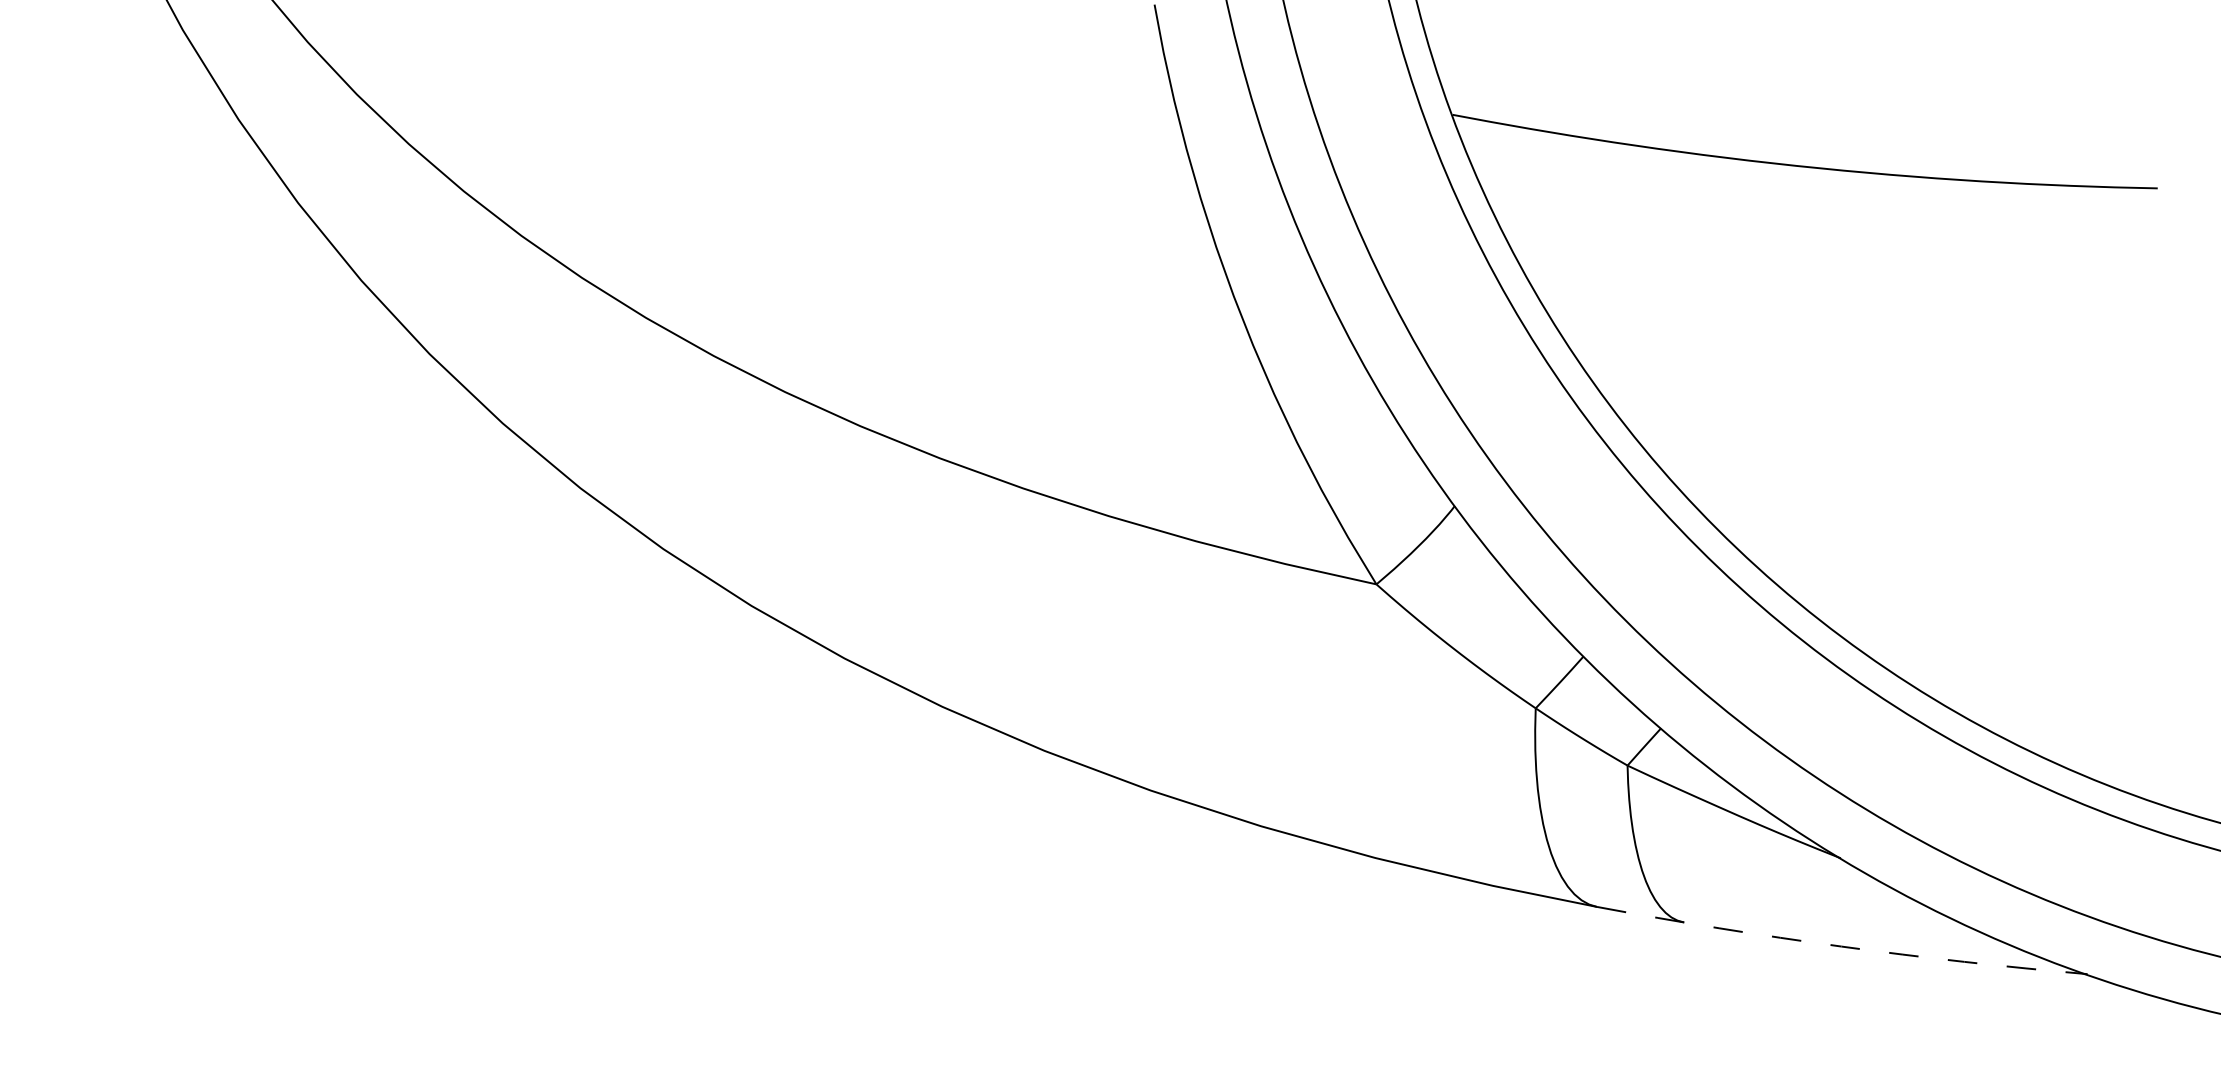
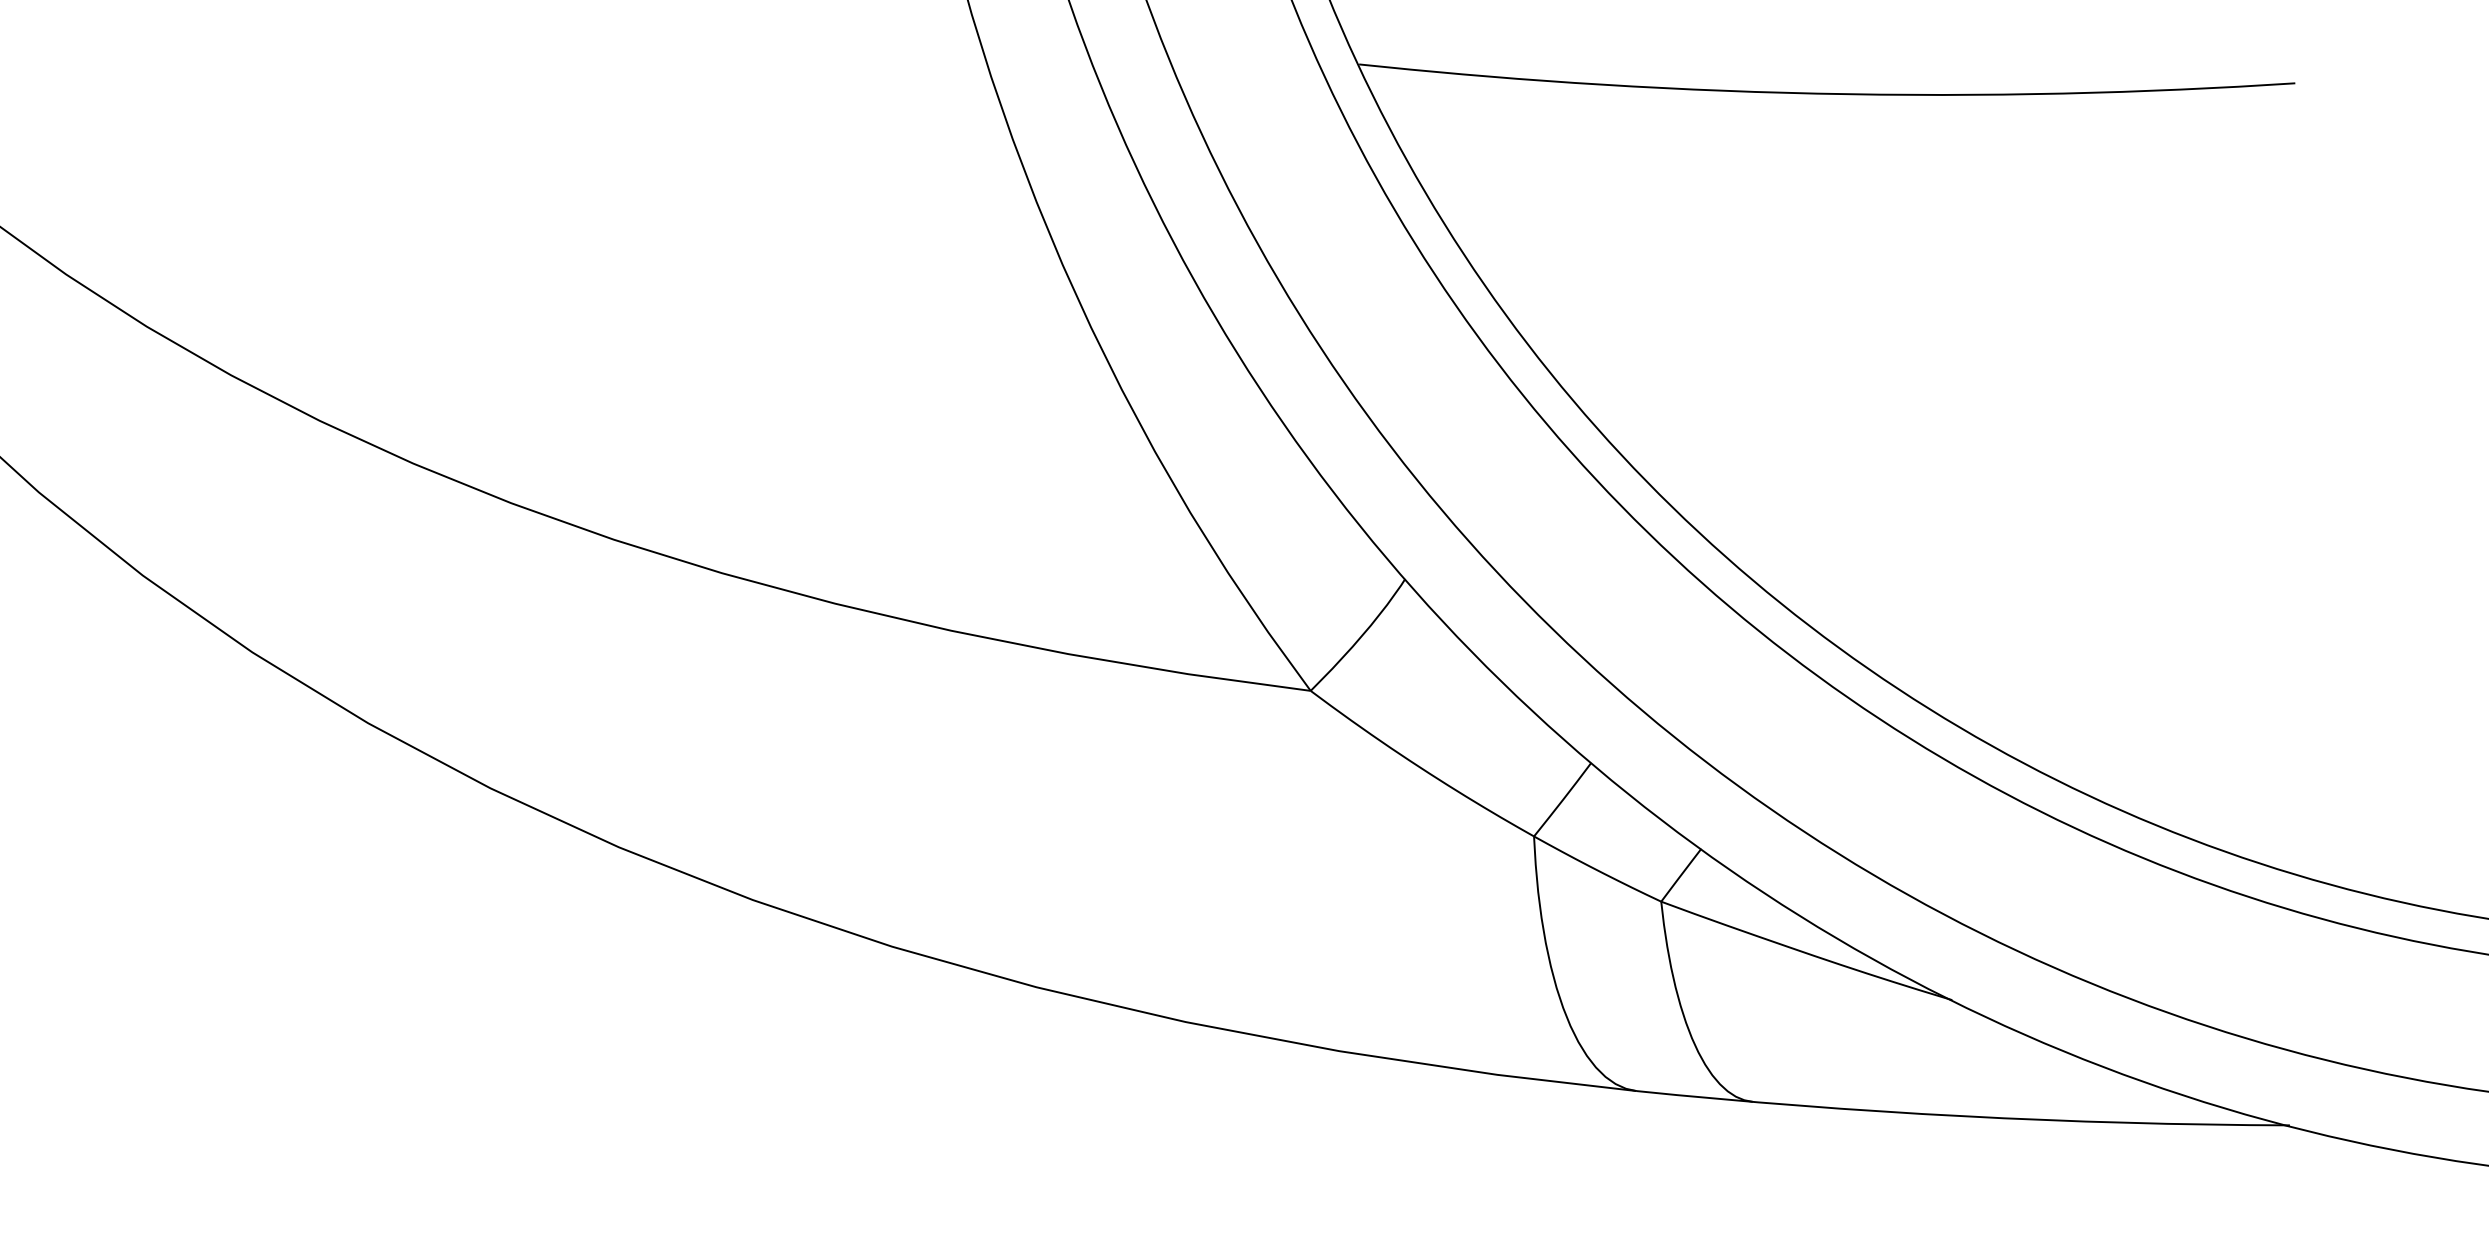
arc: (1841, 946) -> (1962, 1116), dashed -> solid

